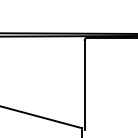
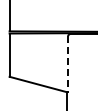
line: (85, 86) -> (68, 65), solid -> dashed

